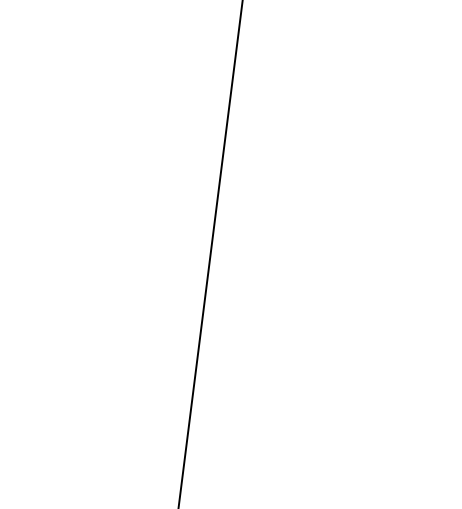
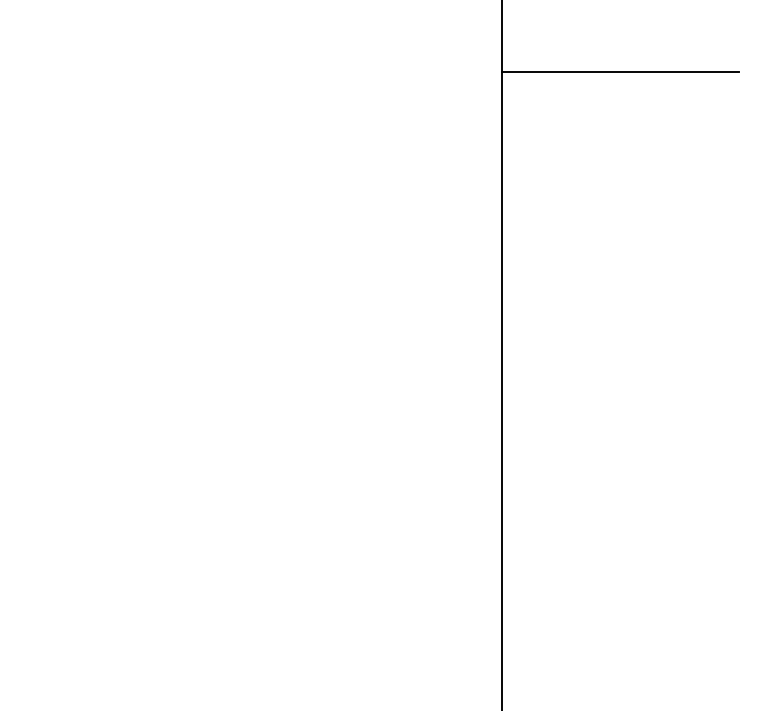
line: (332, 47) -> (620, 71), added

